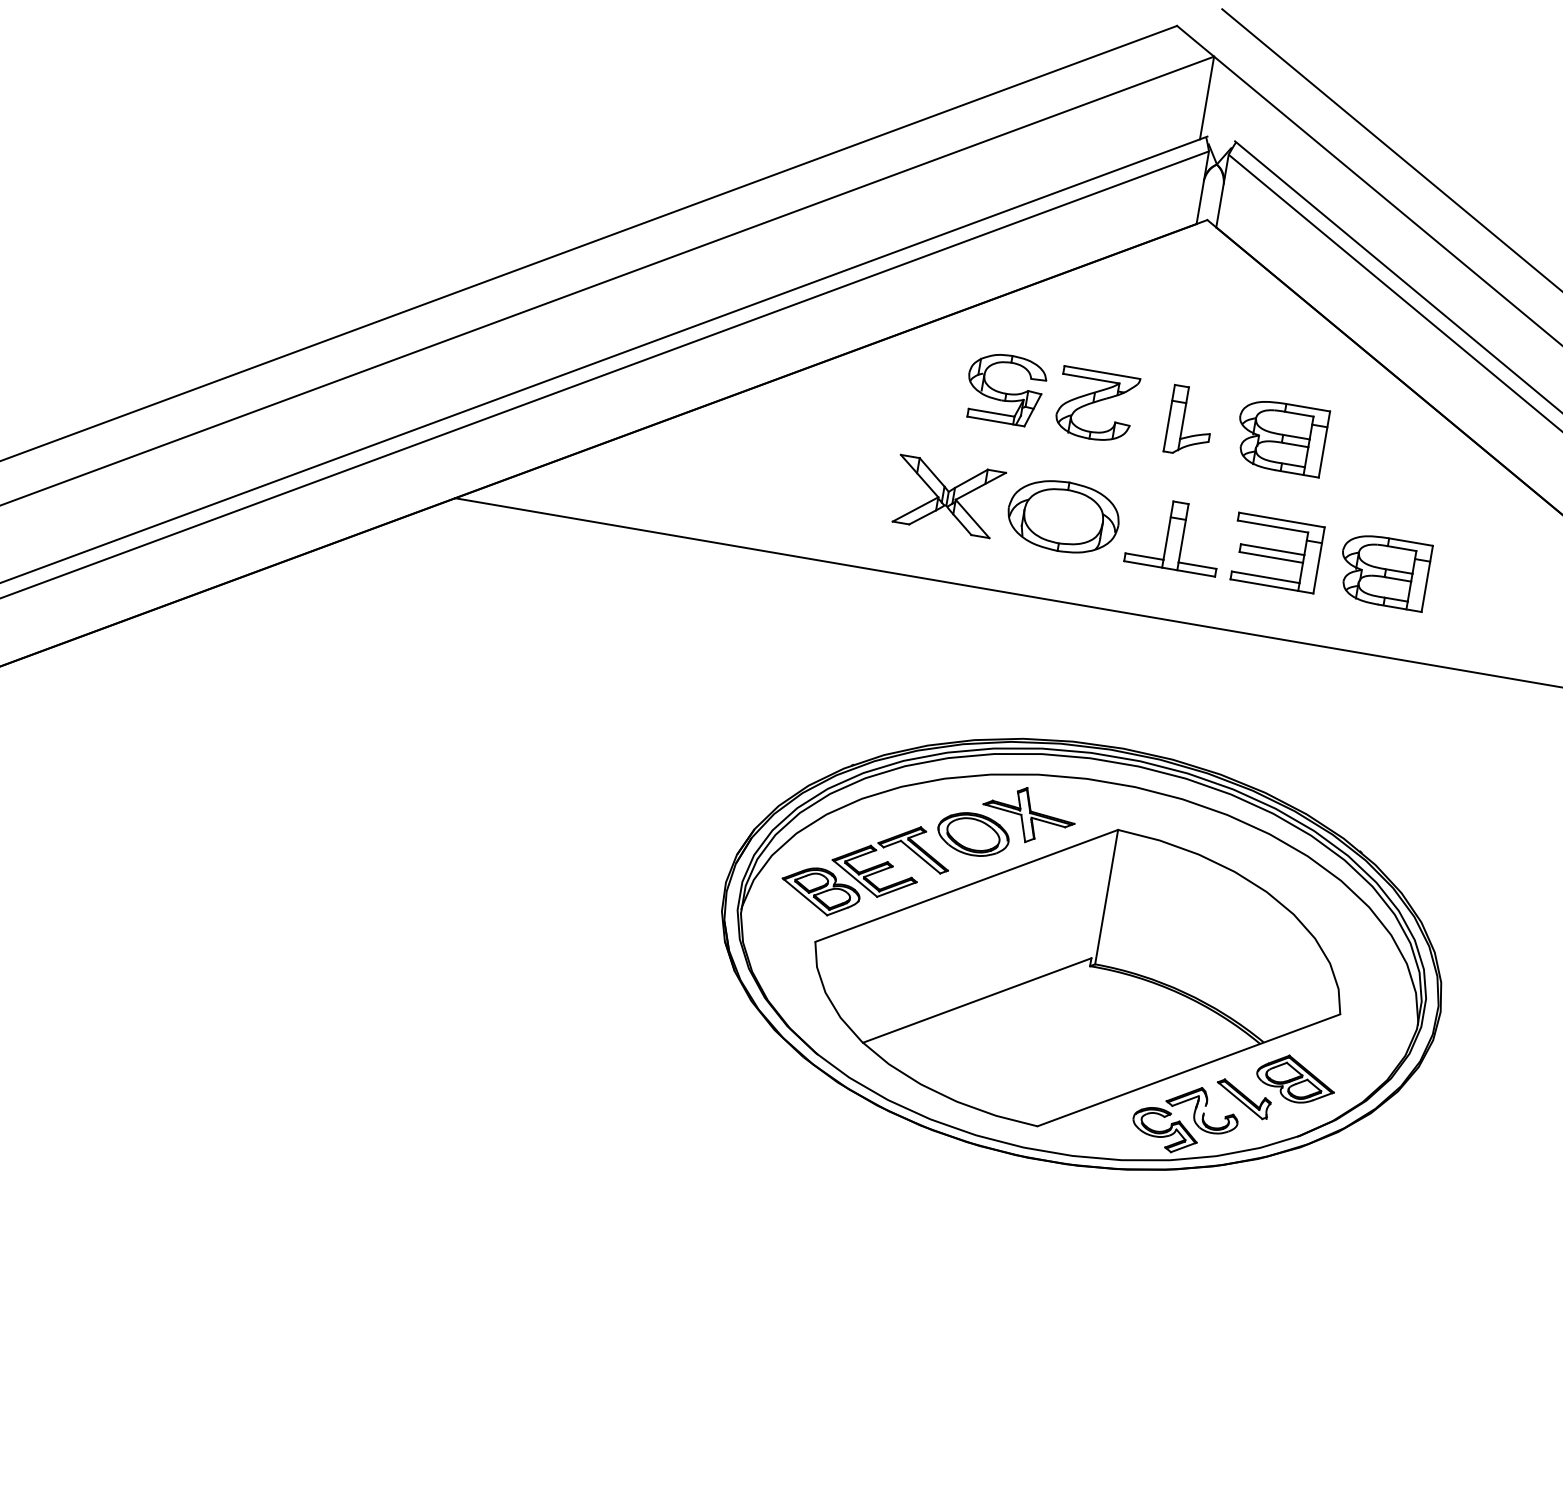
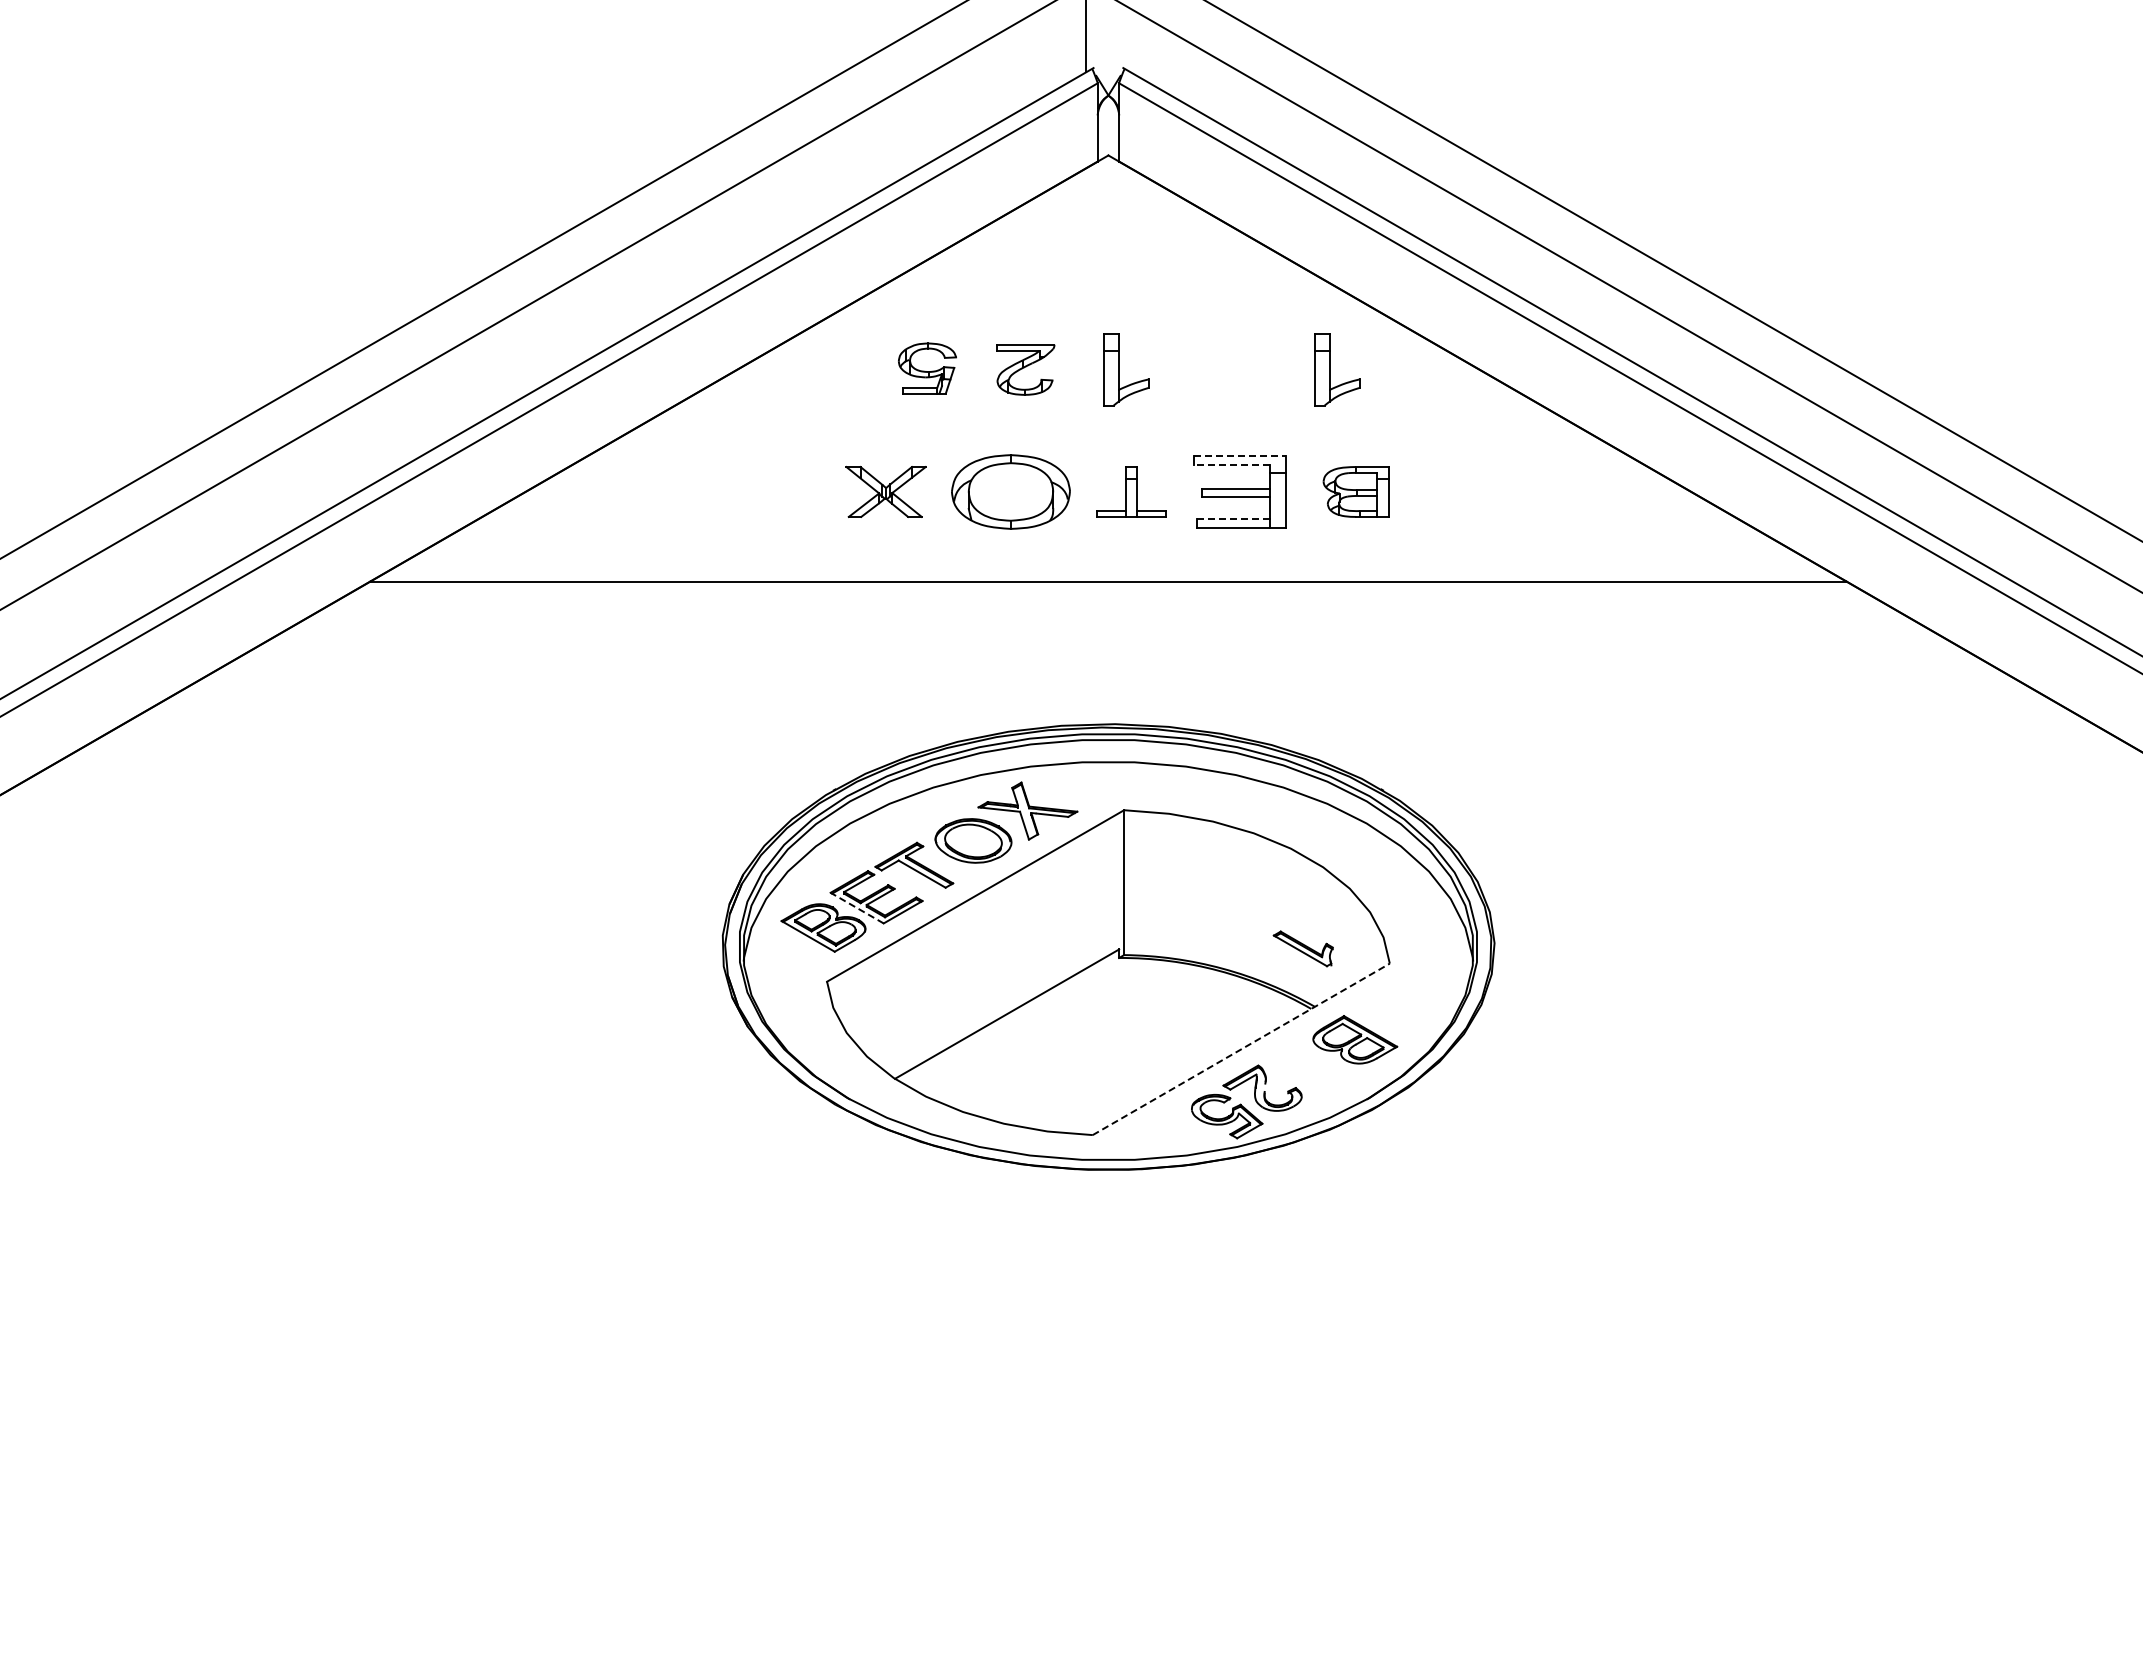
part: (1005, 388) -> (927, 368), size x0.7
part: (1096, 405) -> (1025, 369), size x0.7
part: (1281, 437) -> (1224, 369), removed
part: (1379, 453) -> (1330, 369), added
part: (947, 496) -> (885, 491), size x0.7
line: (1282, 520) -> (1240, 456), solid -> dashed
line: (1273, 526) -> (1232, 464), solid -> dashed
part: (1174, 535) -> (1130, 491), size x0.7
part: (1383, 570) -> (1355, 491), size x0.7
line: (1266, 577) -> (1234, 519), solid -> dashed
line: (855, 878) -> (857, 908), solid -> dashed
line: (1189, 1070) -> (1241, 1049), solid -> dashed
part: (1242, 1098) -> (1302, 948), moved

